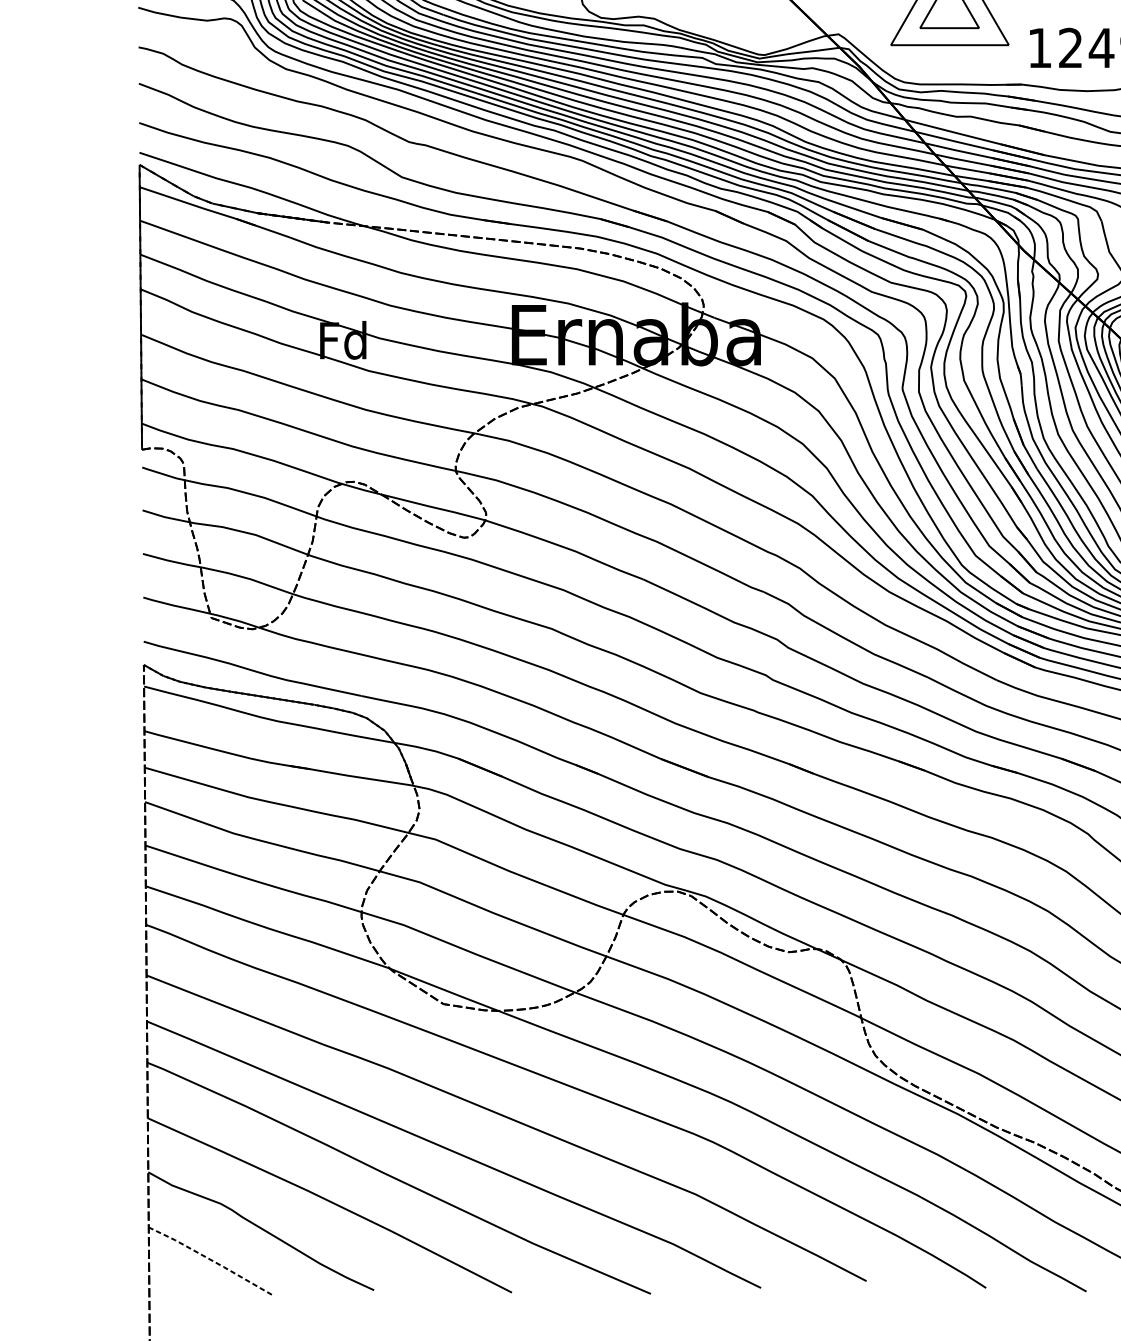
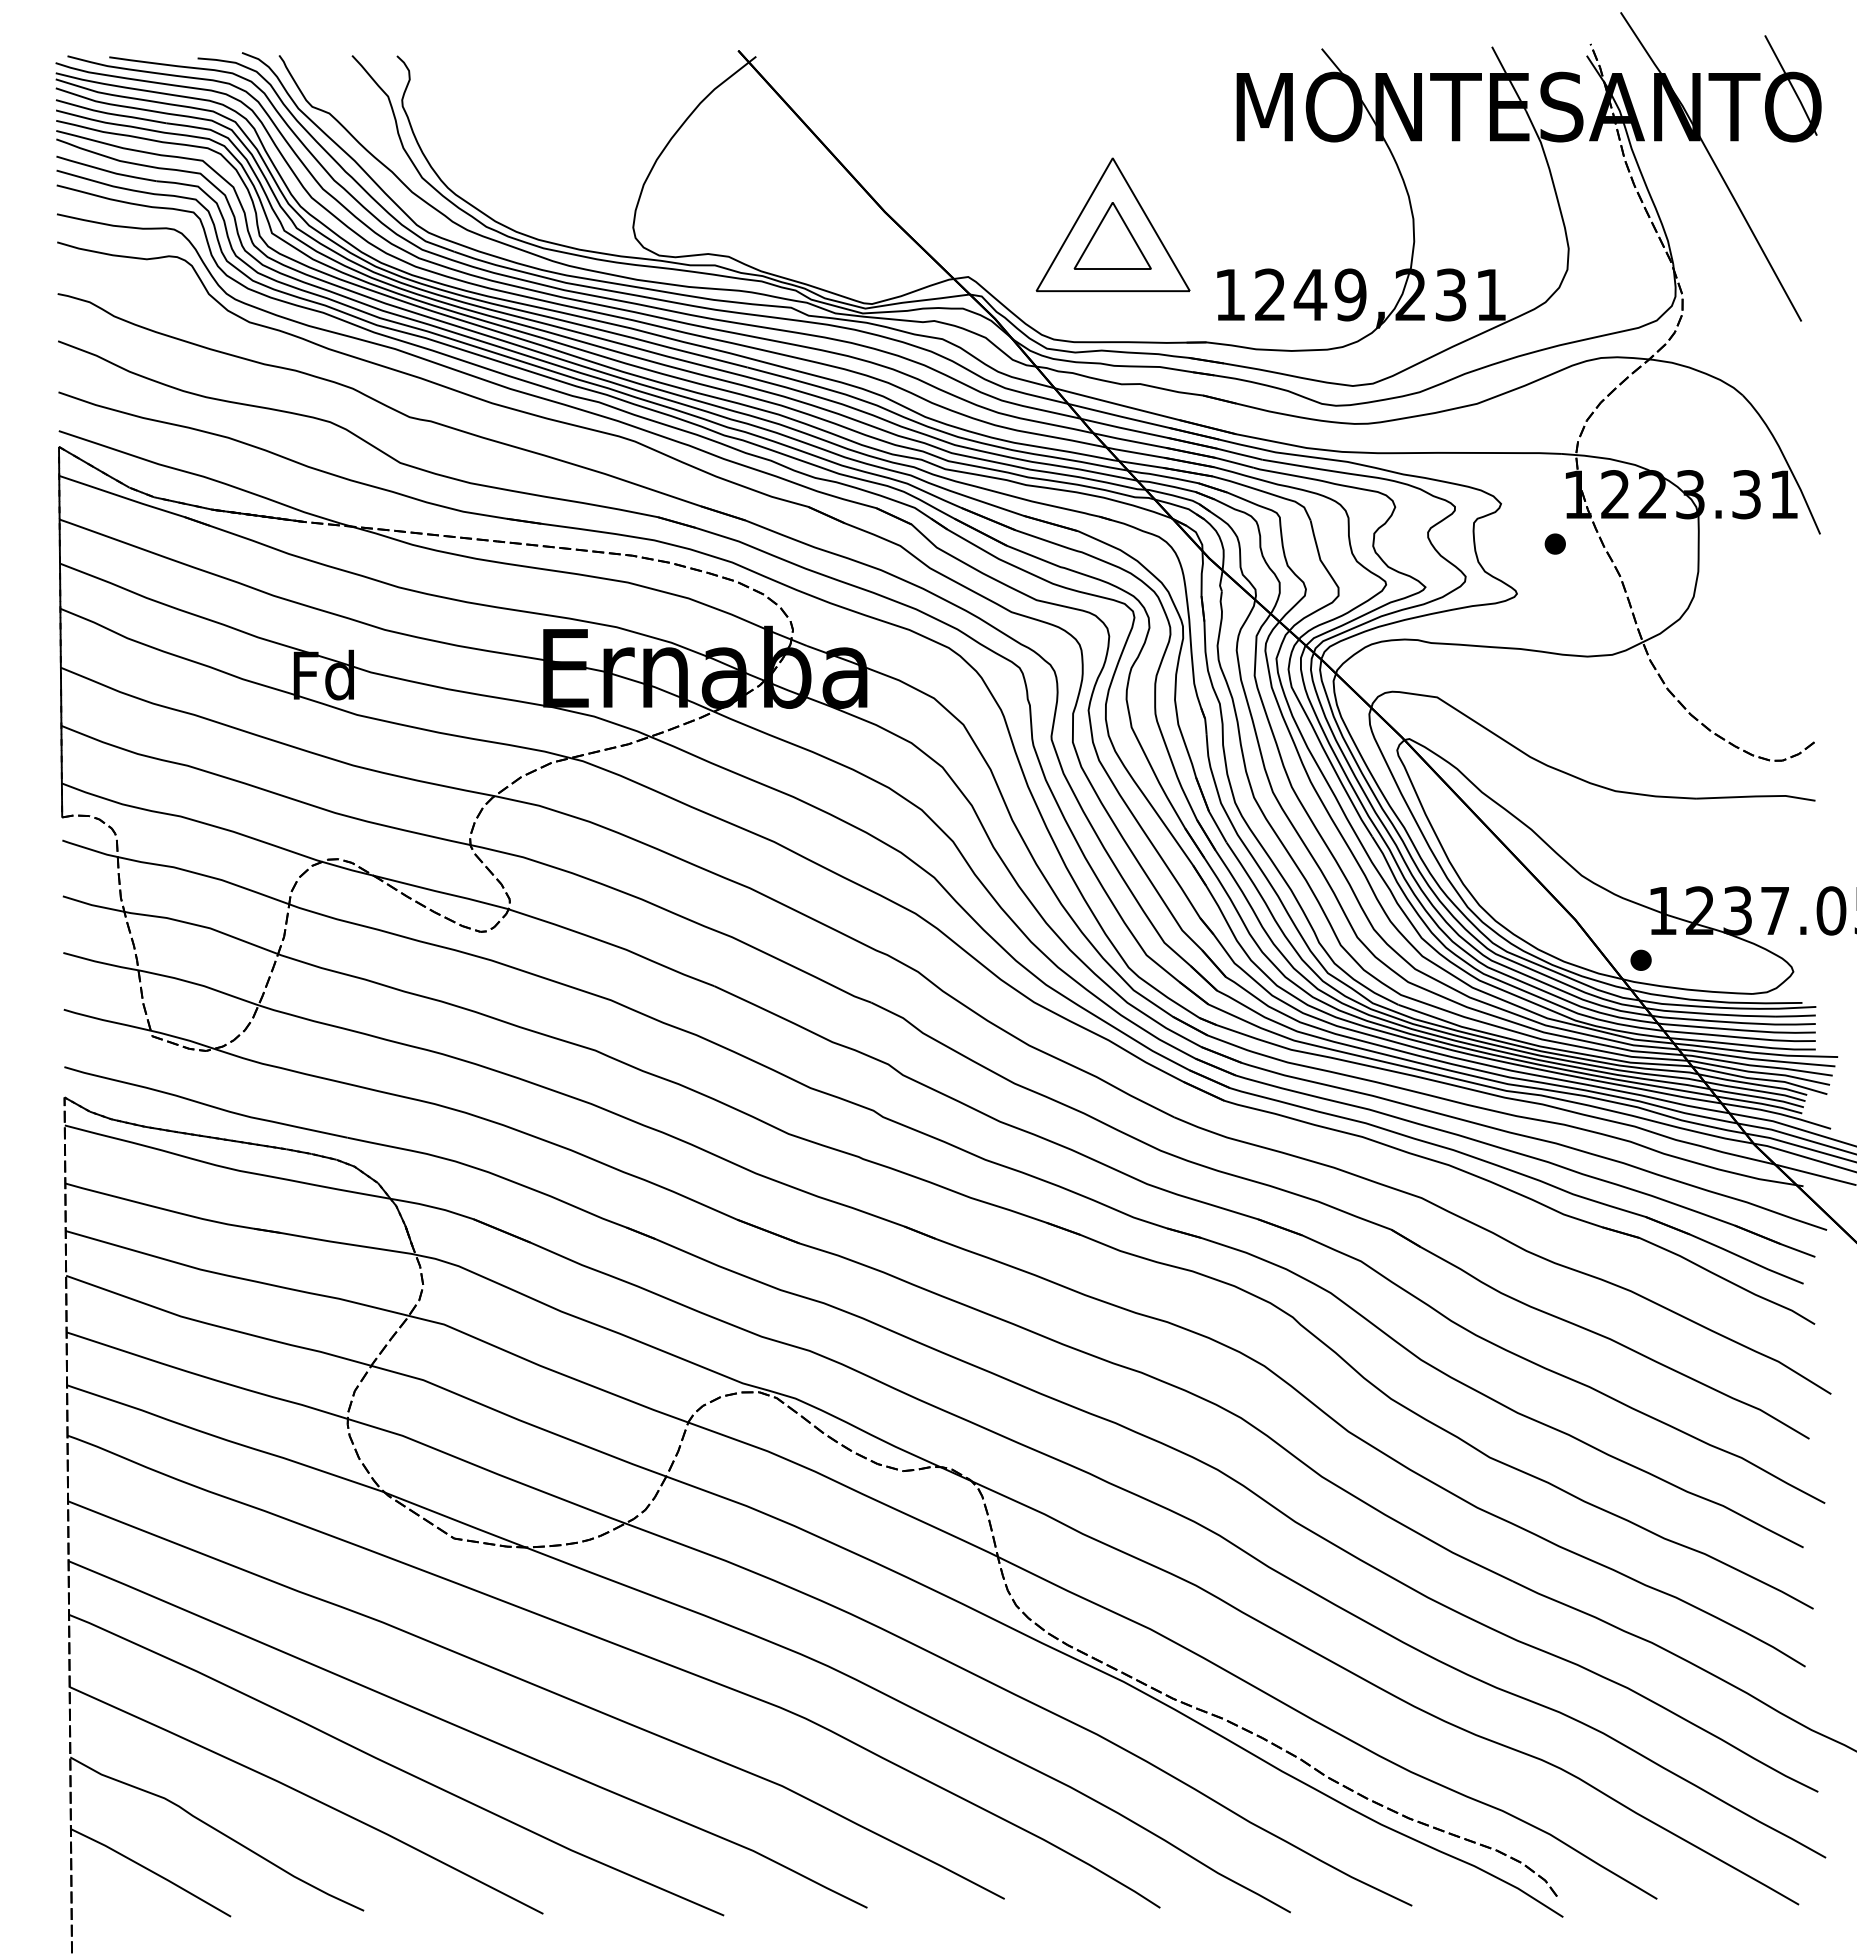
line: (210, 1260) -> (151, 1871), dashed -> solid

